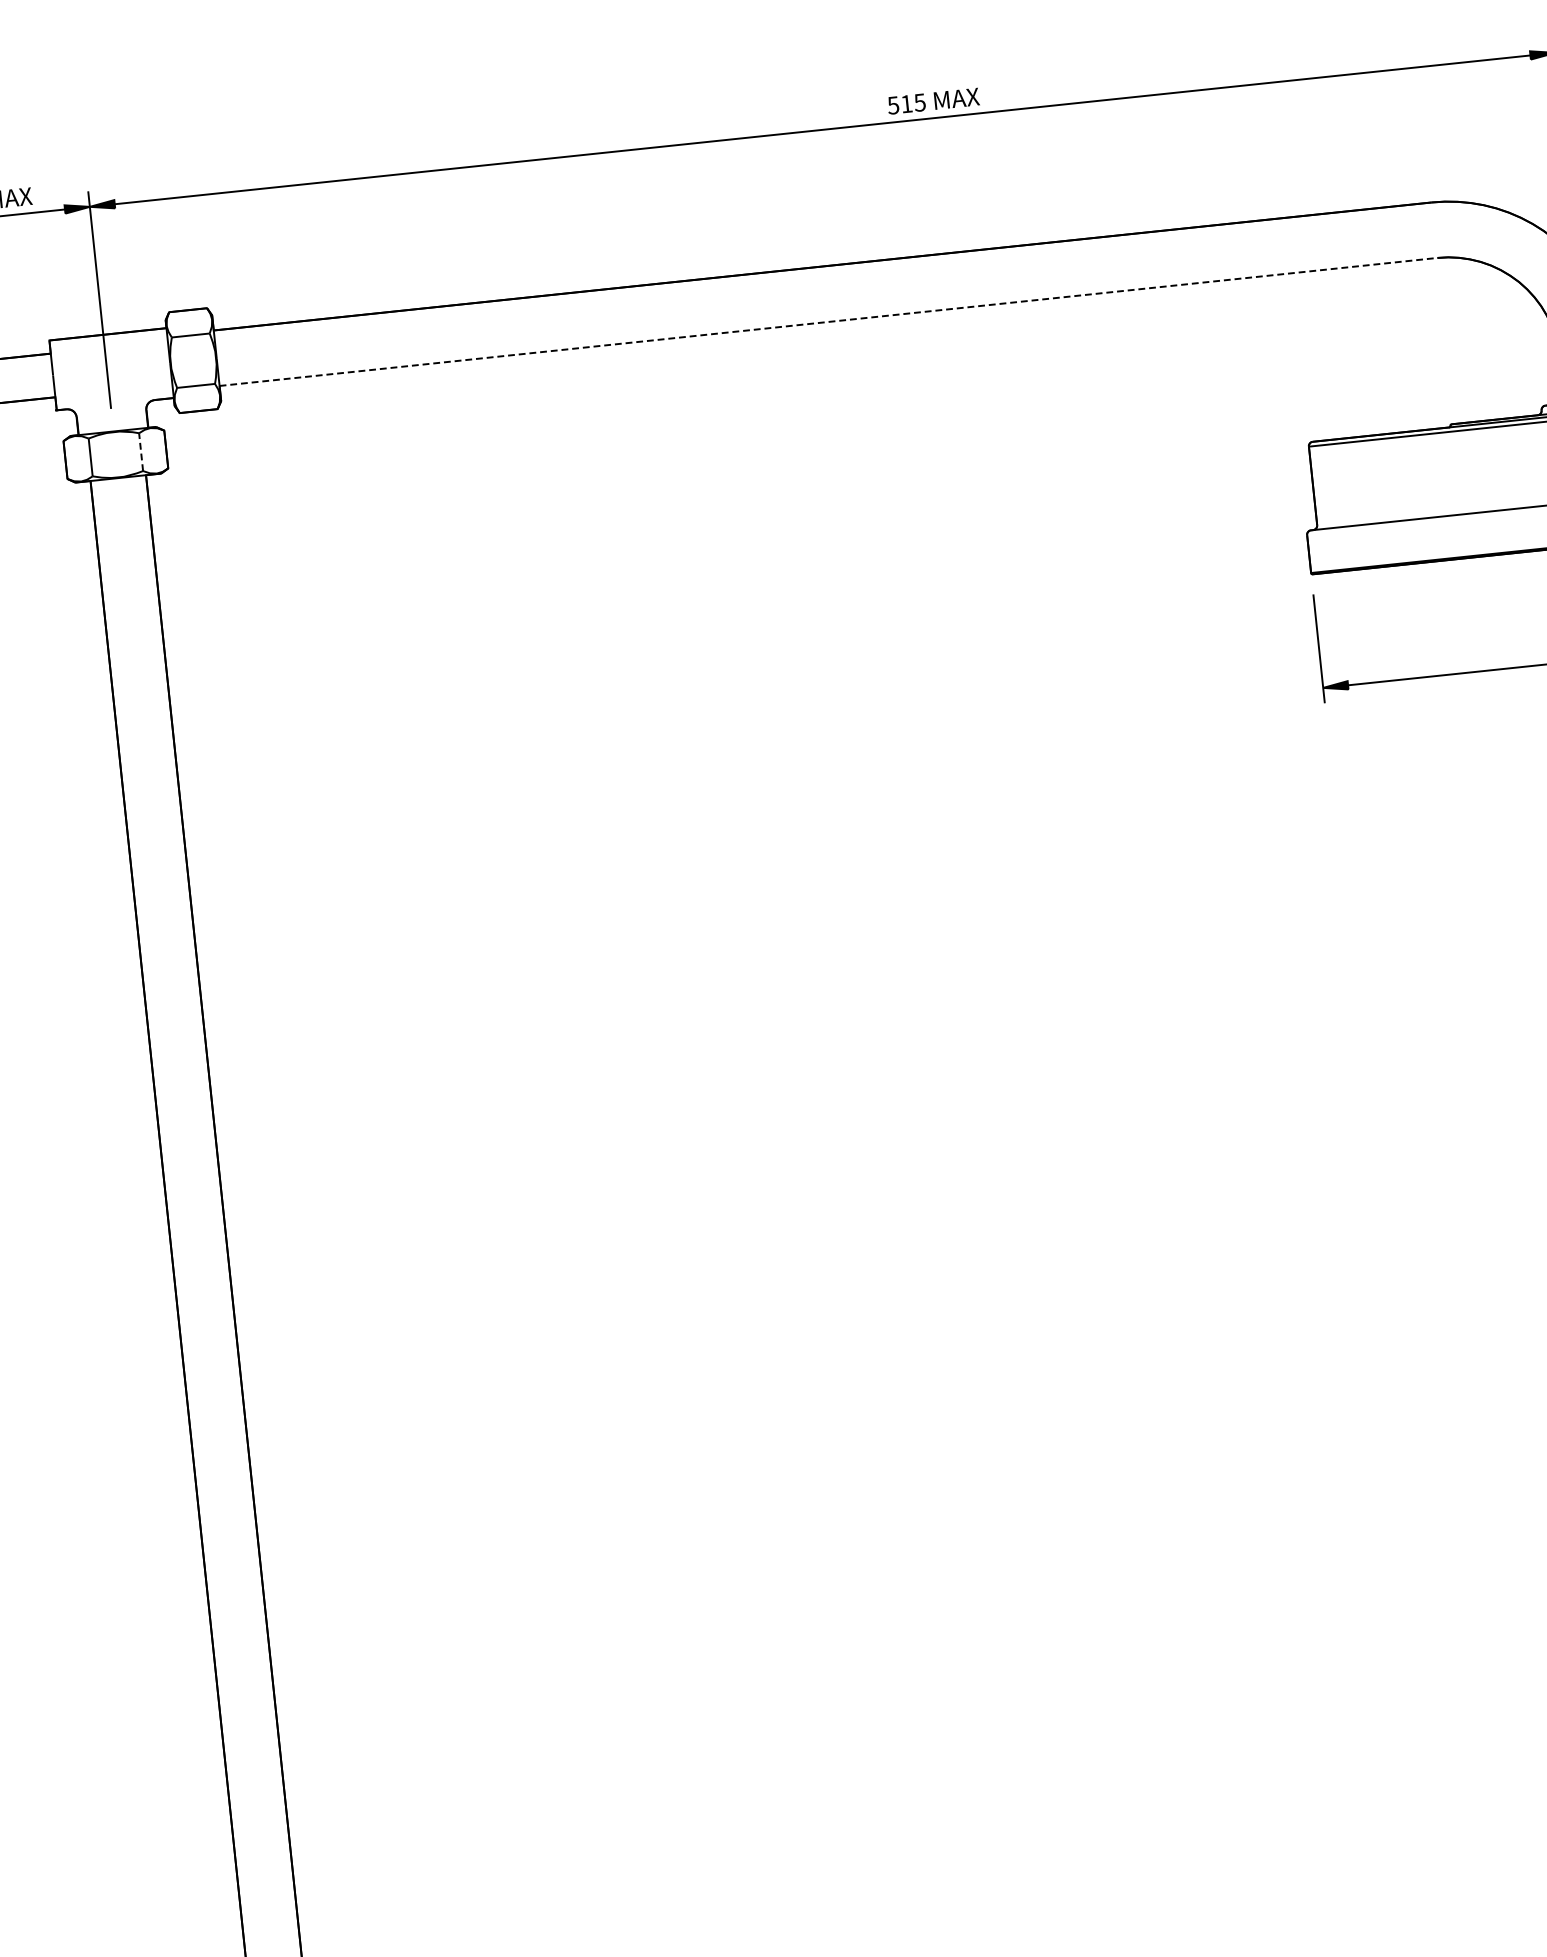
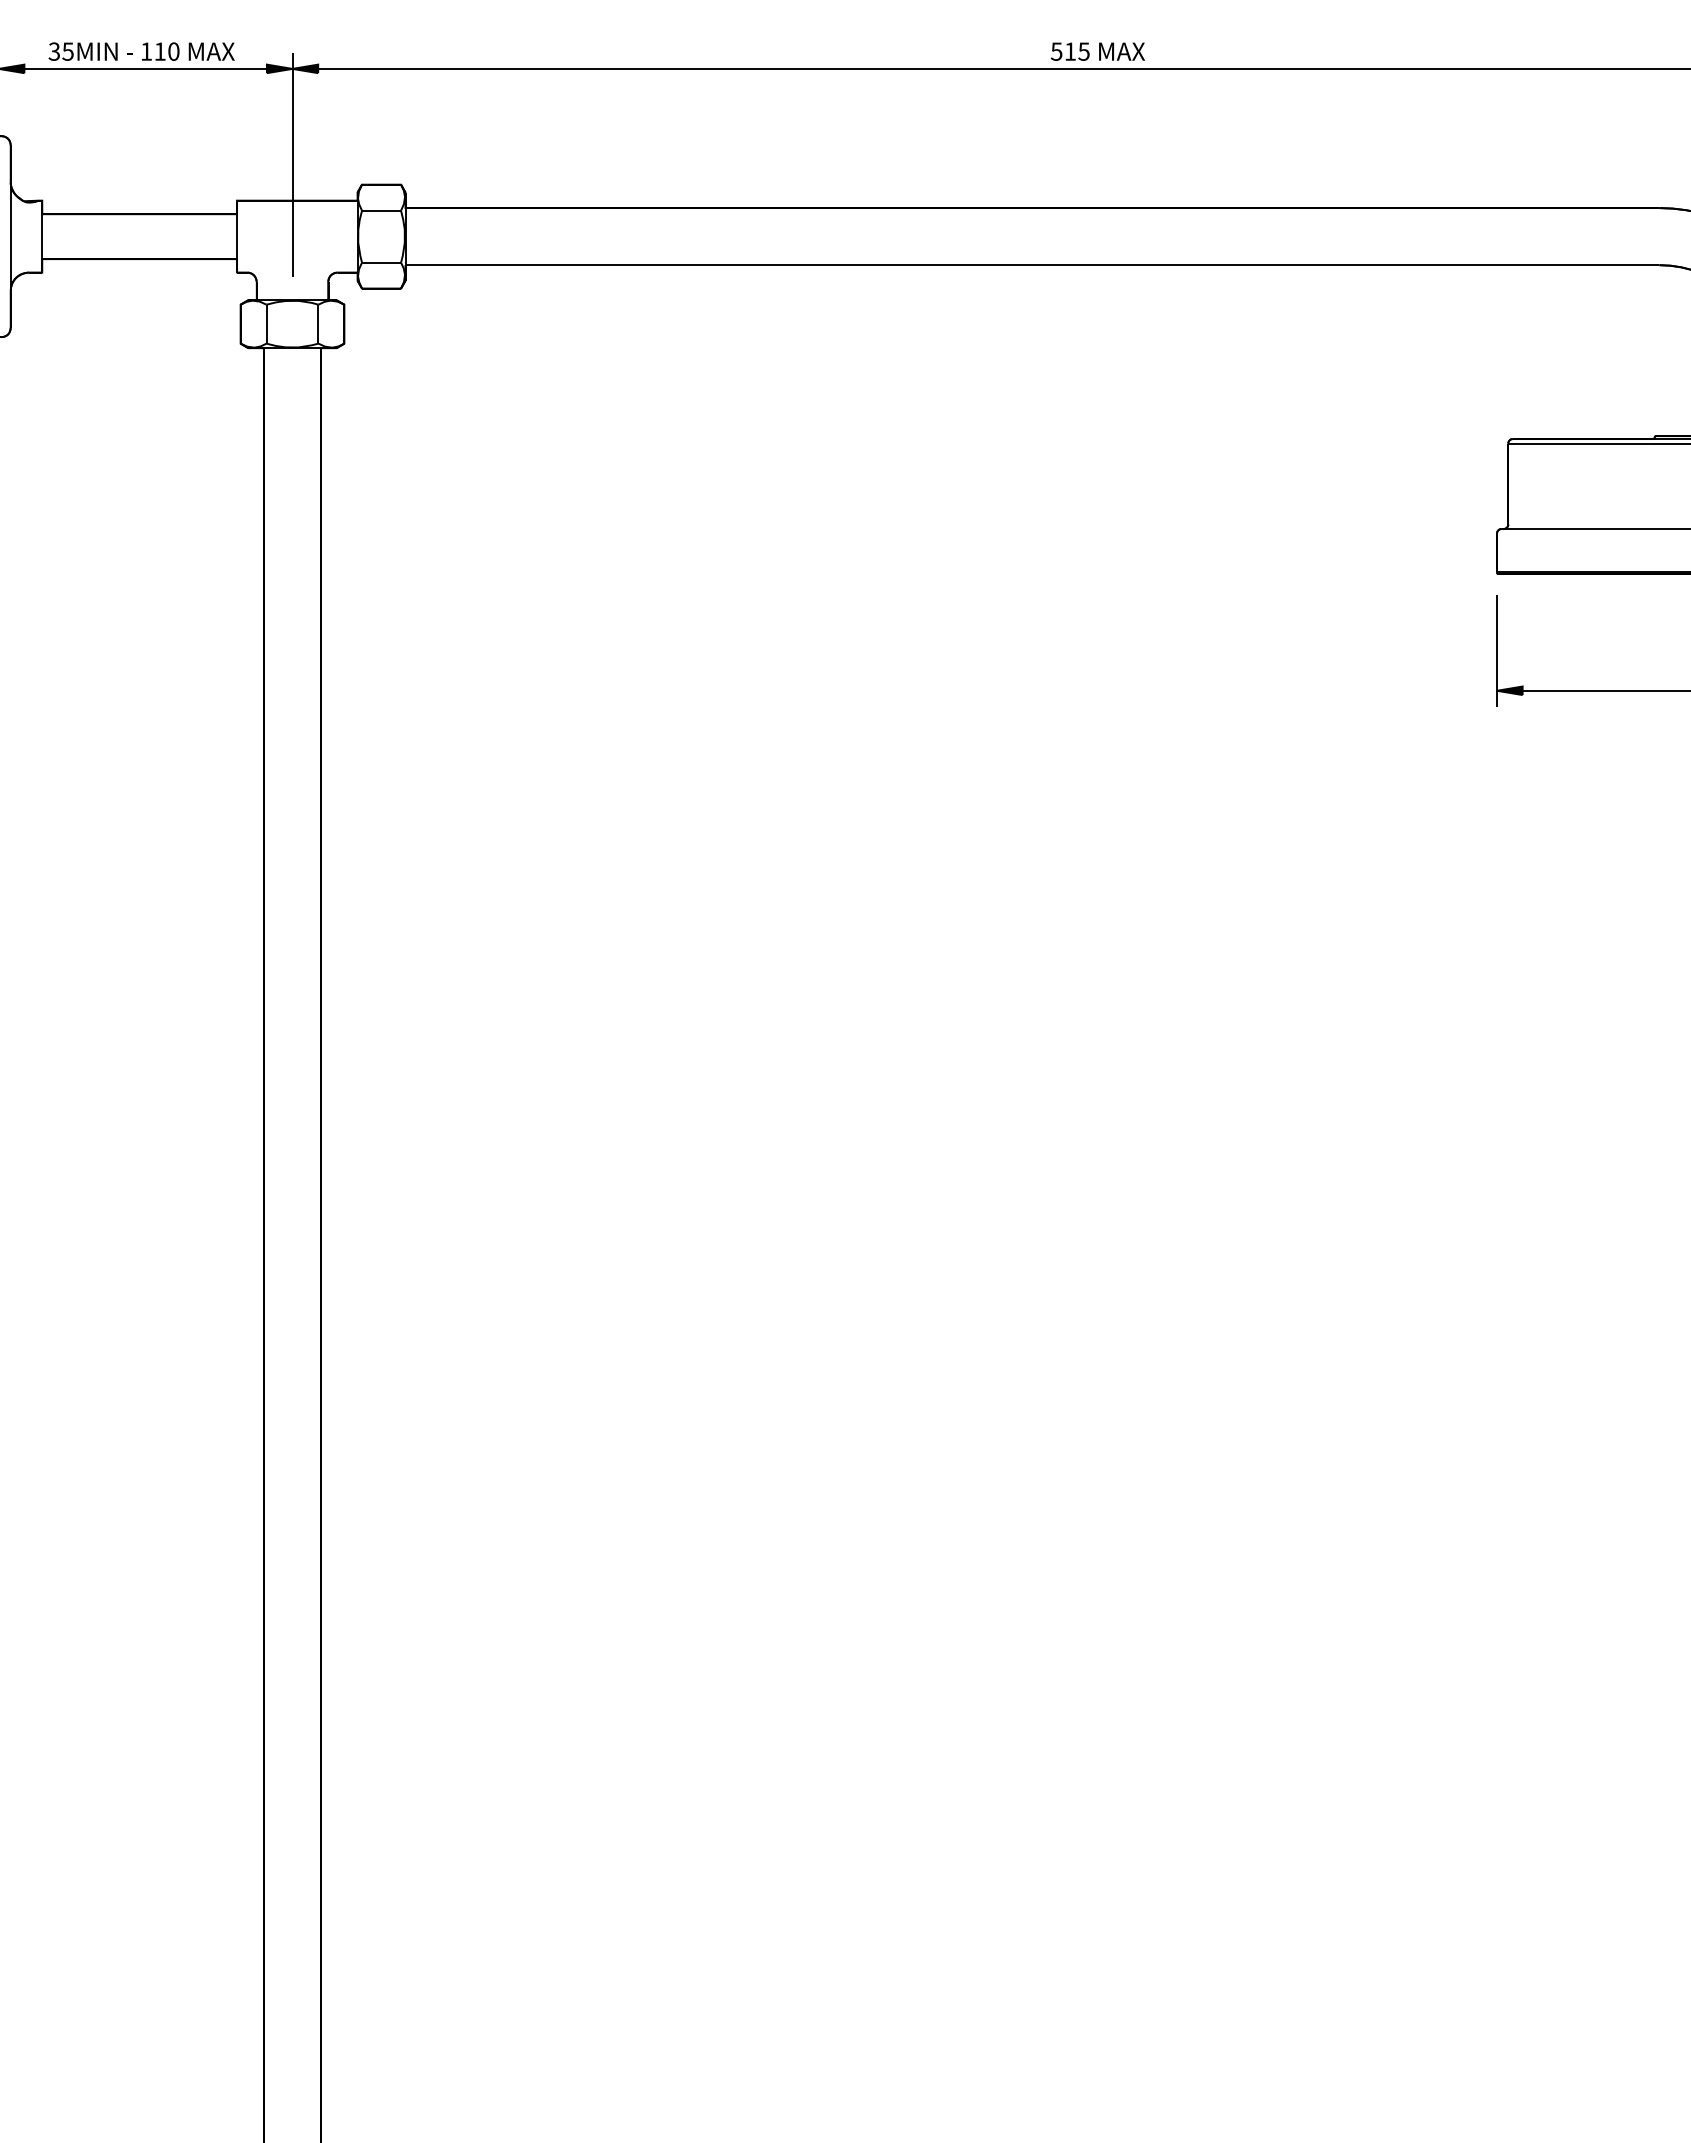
text: (933, 101) -> (1097, 51), moved
line: (828, 322) -> (1032, 265), dashed -> solid
line: (141, 451) -> (318, 323), dashed -> solid

